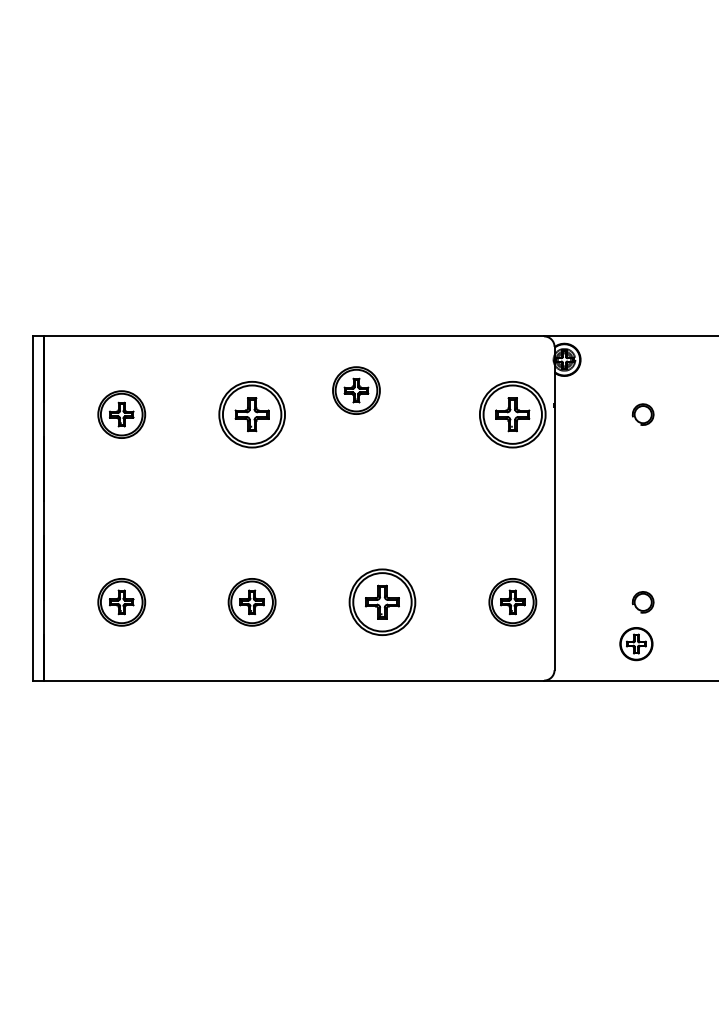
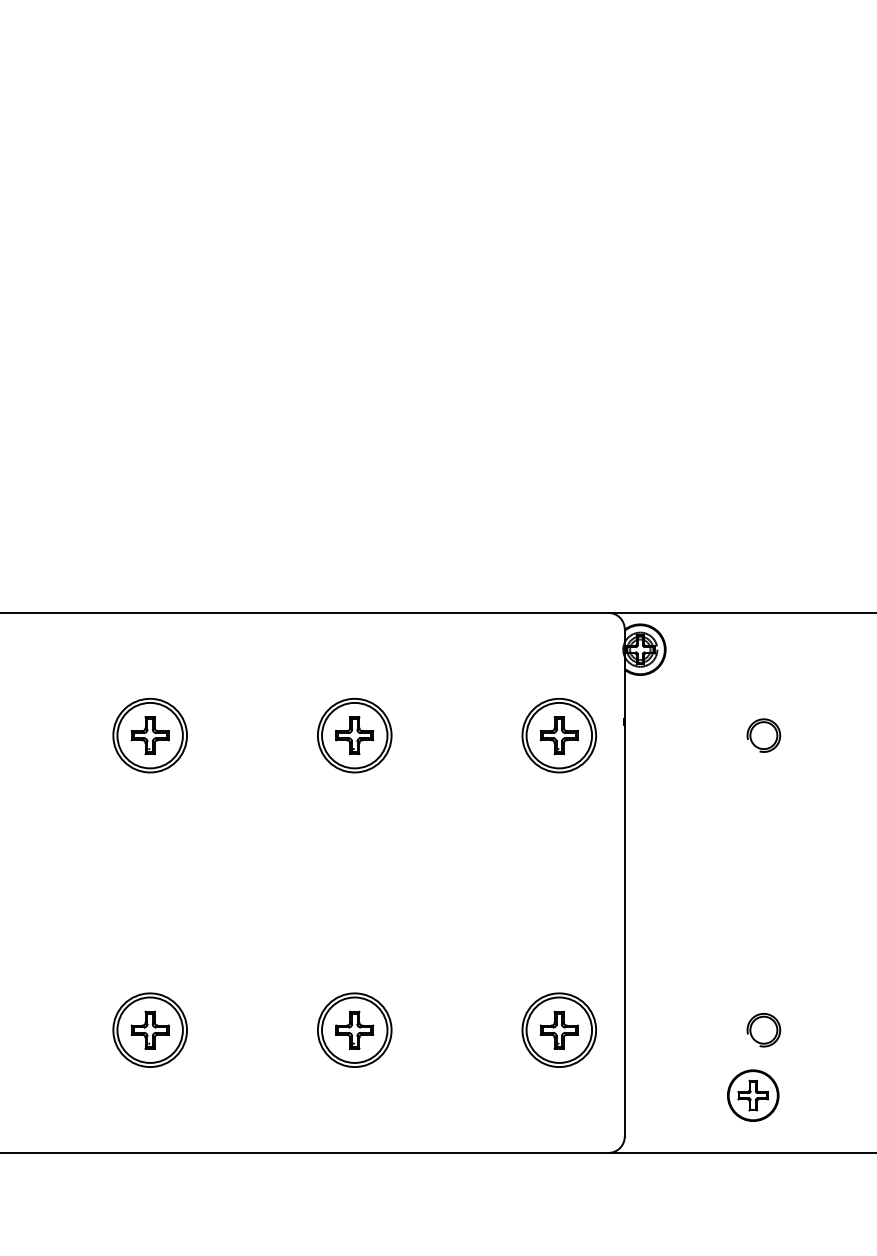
part: (356, 390) -> (354, 735), moved
part: (251, 414) -> (149, 735), size x0.71
part: (512, 414) -> (558, 735), size x0.71
part: (382, 602) -> (354, 1030), size x0.71

